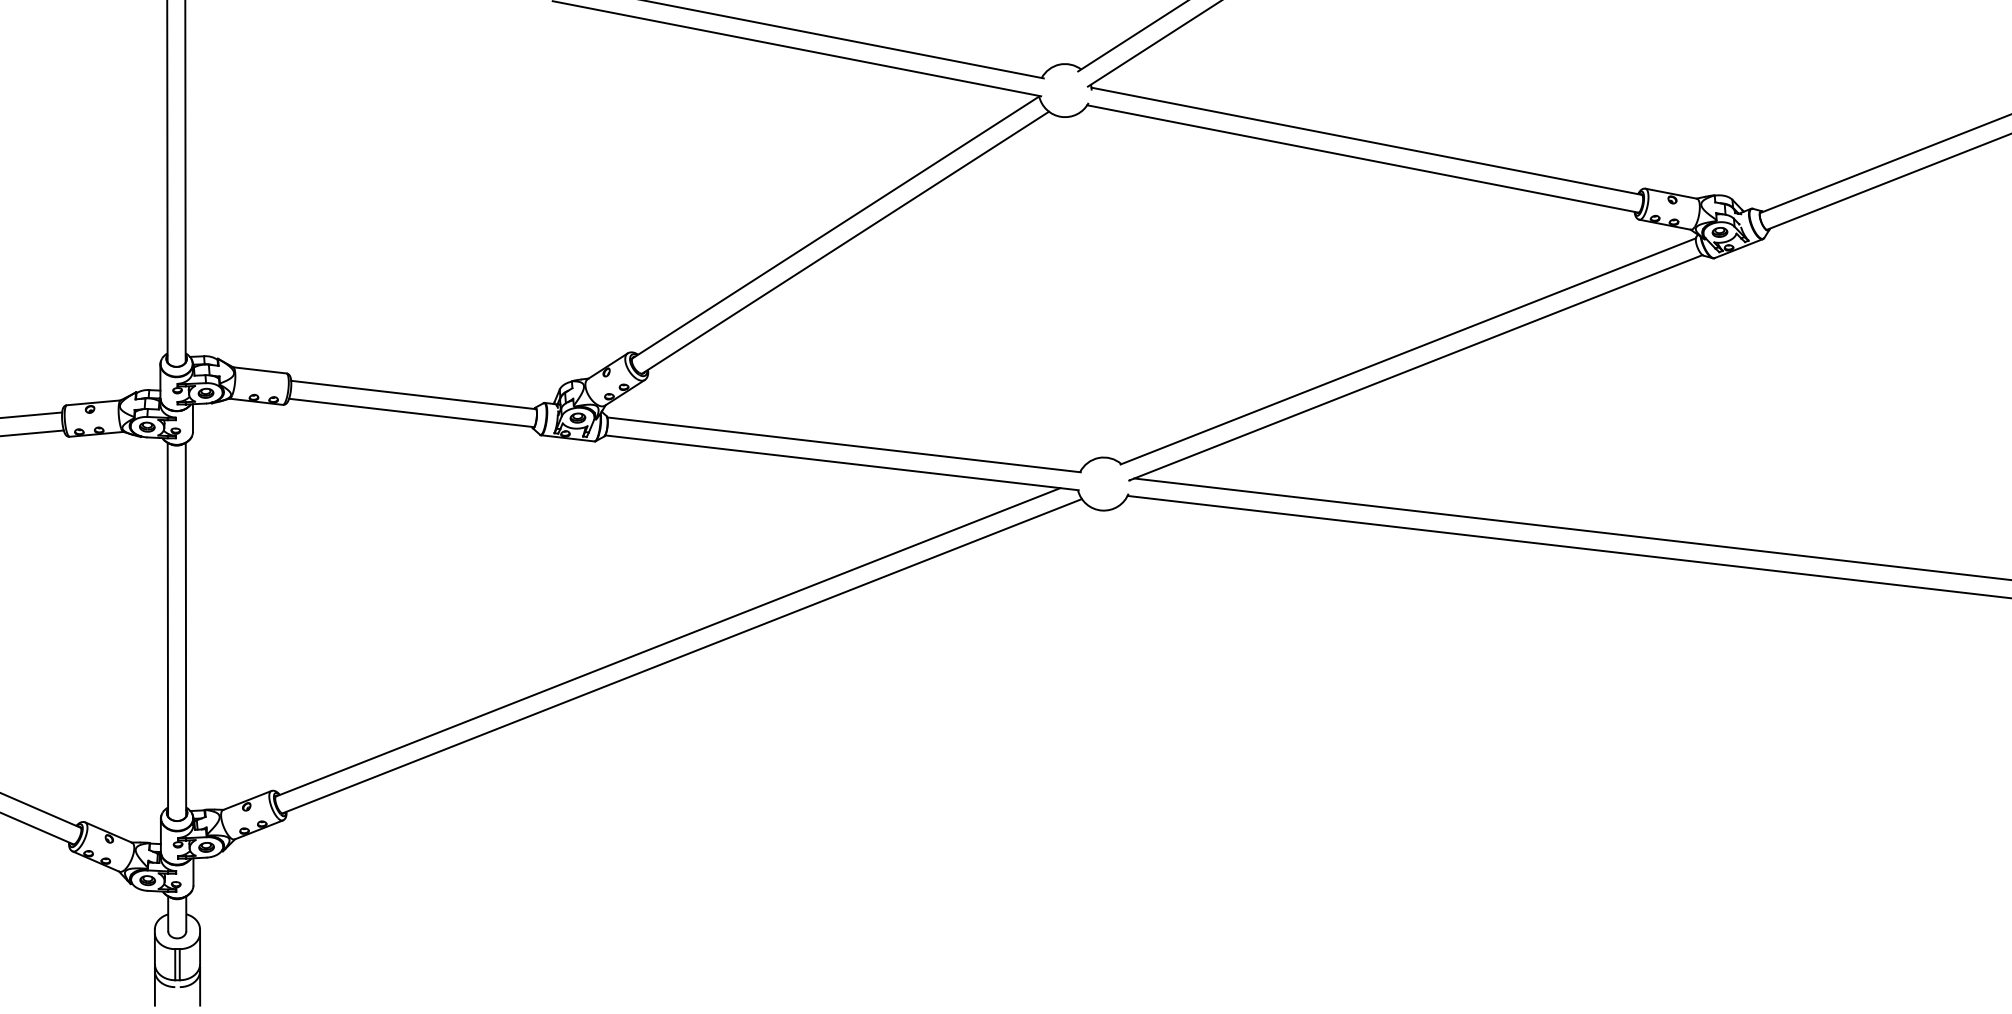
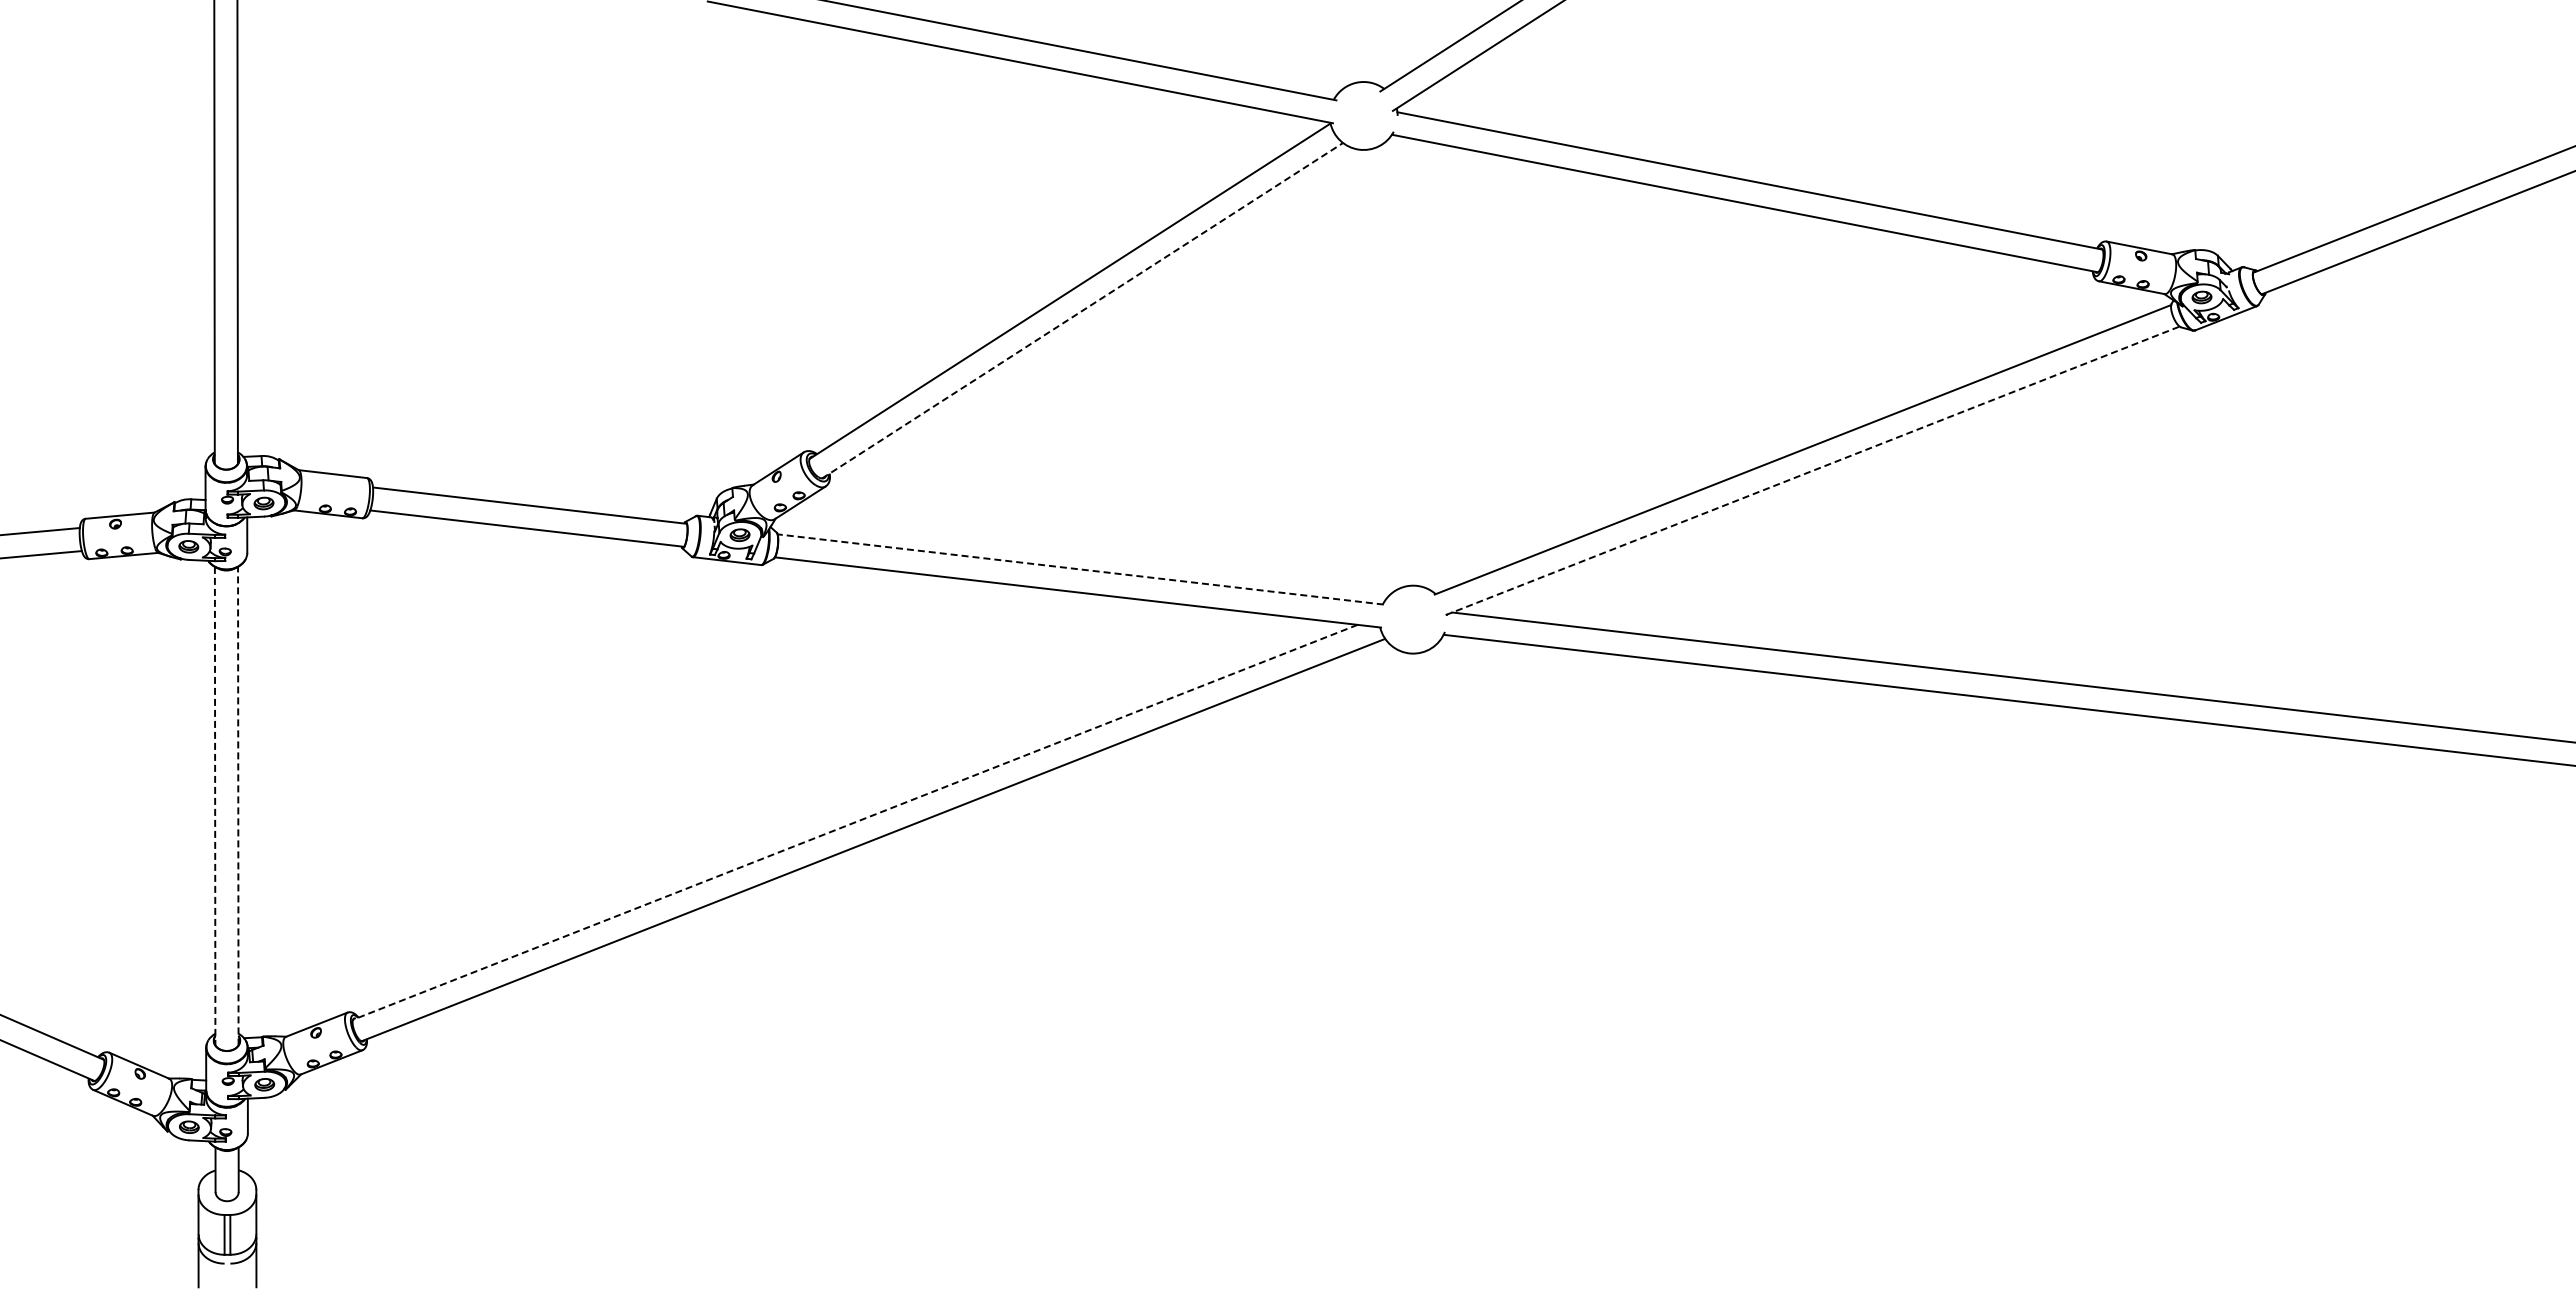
line: (845, 242) -> (1082, 310), solid -> dashed
line: (1416, 367) -> (1813, 470), solid -> dashed
line: (843, 444) -> (1080, 569), solid -> dashed
line: (186, 629) -> (238, 805), solid -> dashed
line: (168, 630) -> (215, 806), solid -> dashed
line: (668, 642) -> (855, 822), solid -> dashed

